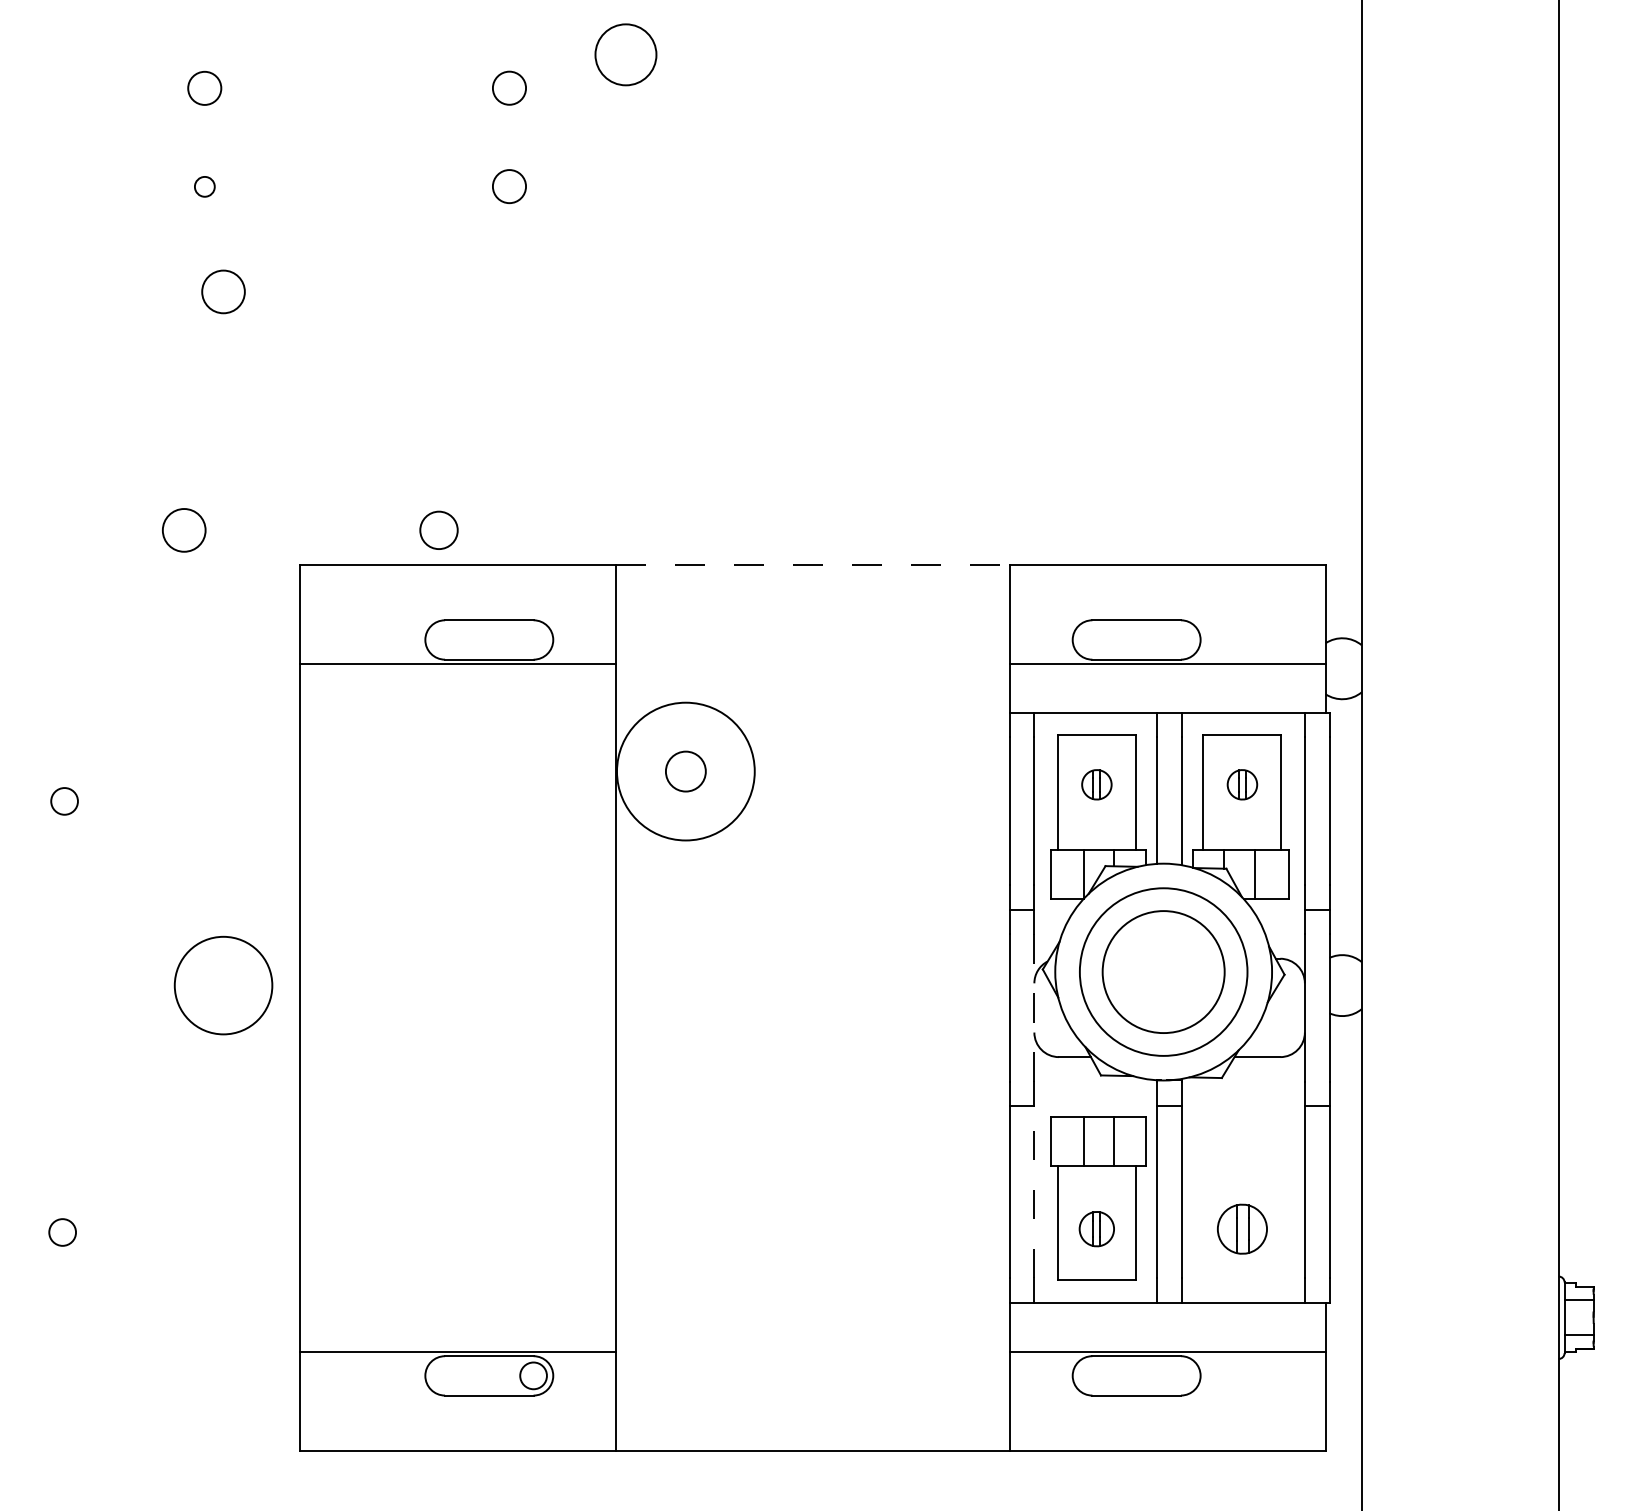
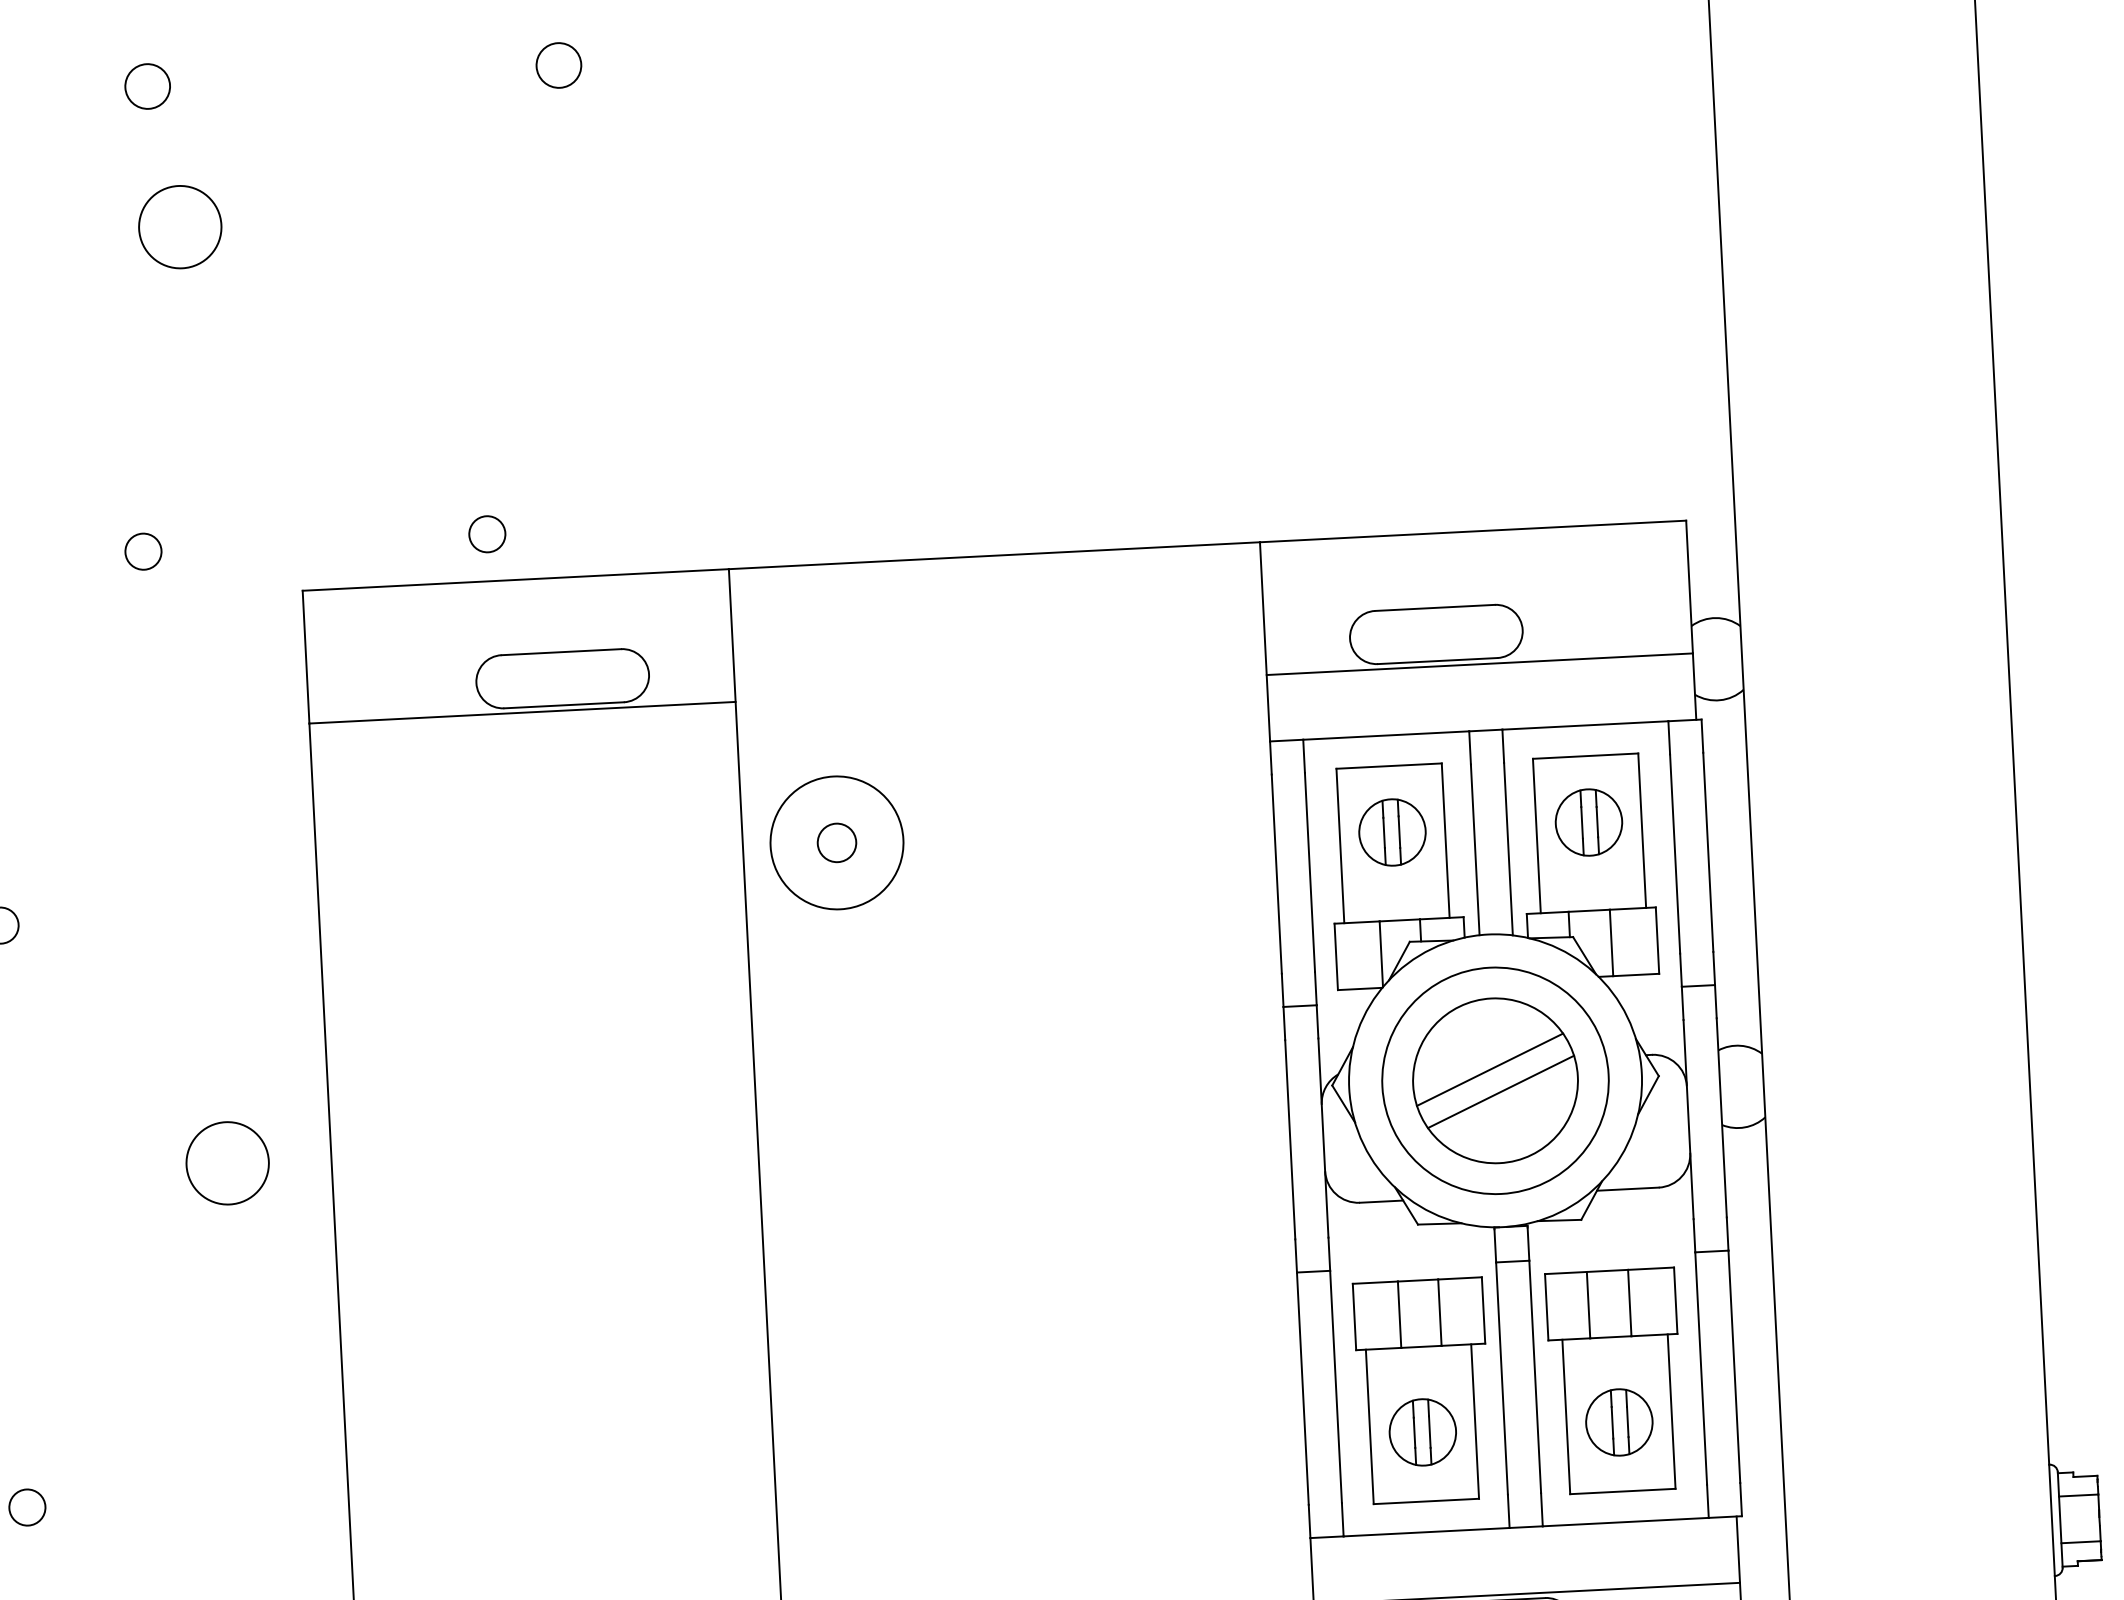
circle: (204, 186) -> (147, 86), size x1.67
circle: (223, 291) -> (180, 226), size x1.43
circle: (183, 530) -> (142, 551), size x0.62
circle: (438, 530) -> (486, 534), size x0.71
line: (812, 565) -> (993, 556), dashed -> solid
circle: (685, 771) -> (836, 842), size x0.71
circle: (685, 771) -> (836, 842), size x0.71
part: (1096, 784) -> (1392, 832), size x1.67
part: (1242, 784) -> (1589, 822), size x1.67
line: (1159, 963) -> (1489, 1069), added
line: (1166, 980) -> (1499, 1091), added
circle: (223, 985) -> (227, 1163), size x0.62
line: (1034, 1007) -> (1323, 1137), dashed -> solid
line: (1034, 1191) -> (1336, 1385), dashed -> solid
part: (1240, 1198) -> (1614, 1381), added
part: (1096, 1228) -> (1422, 1431), size x1.43

